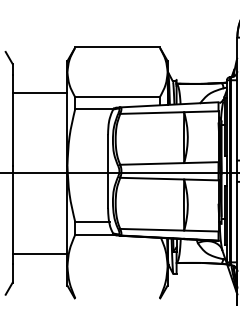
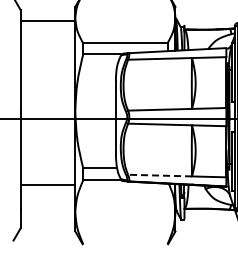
line: (39, 92) -> (47, 21), moved
line: (152, 229) -> (160, 175), solid -> dashed
line: (39, 254) -> (47, 185), moved

